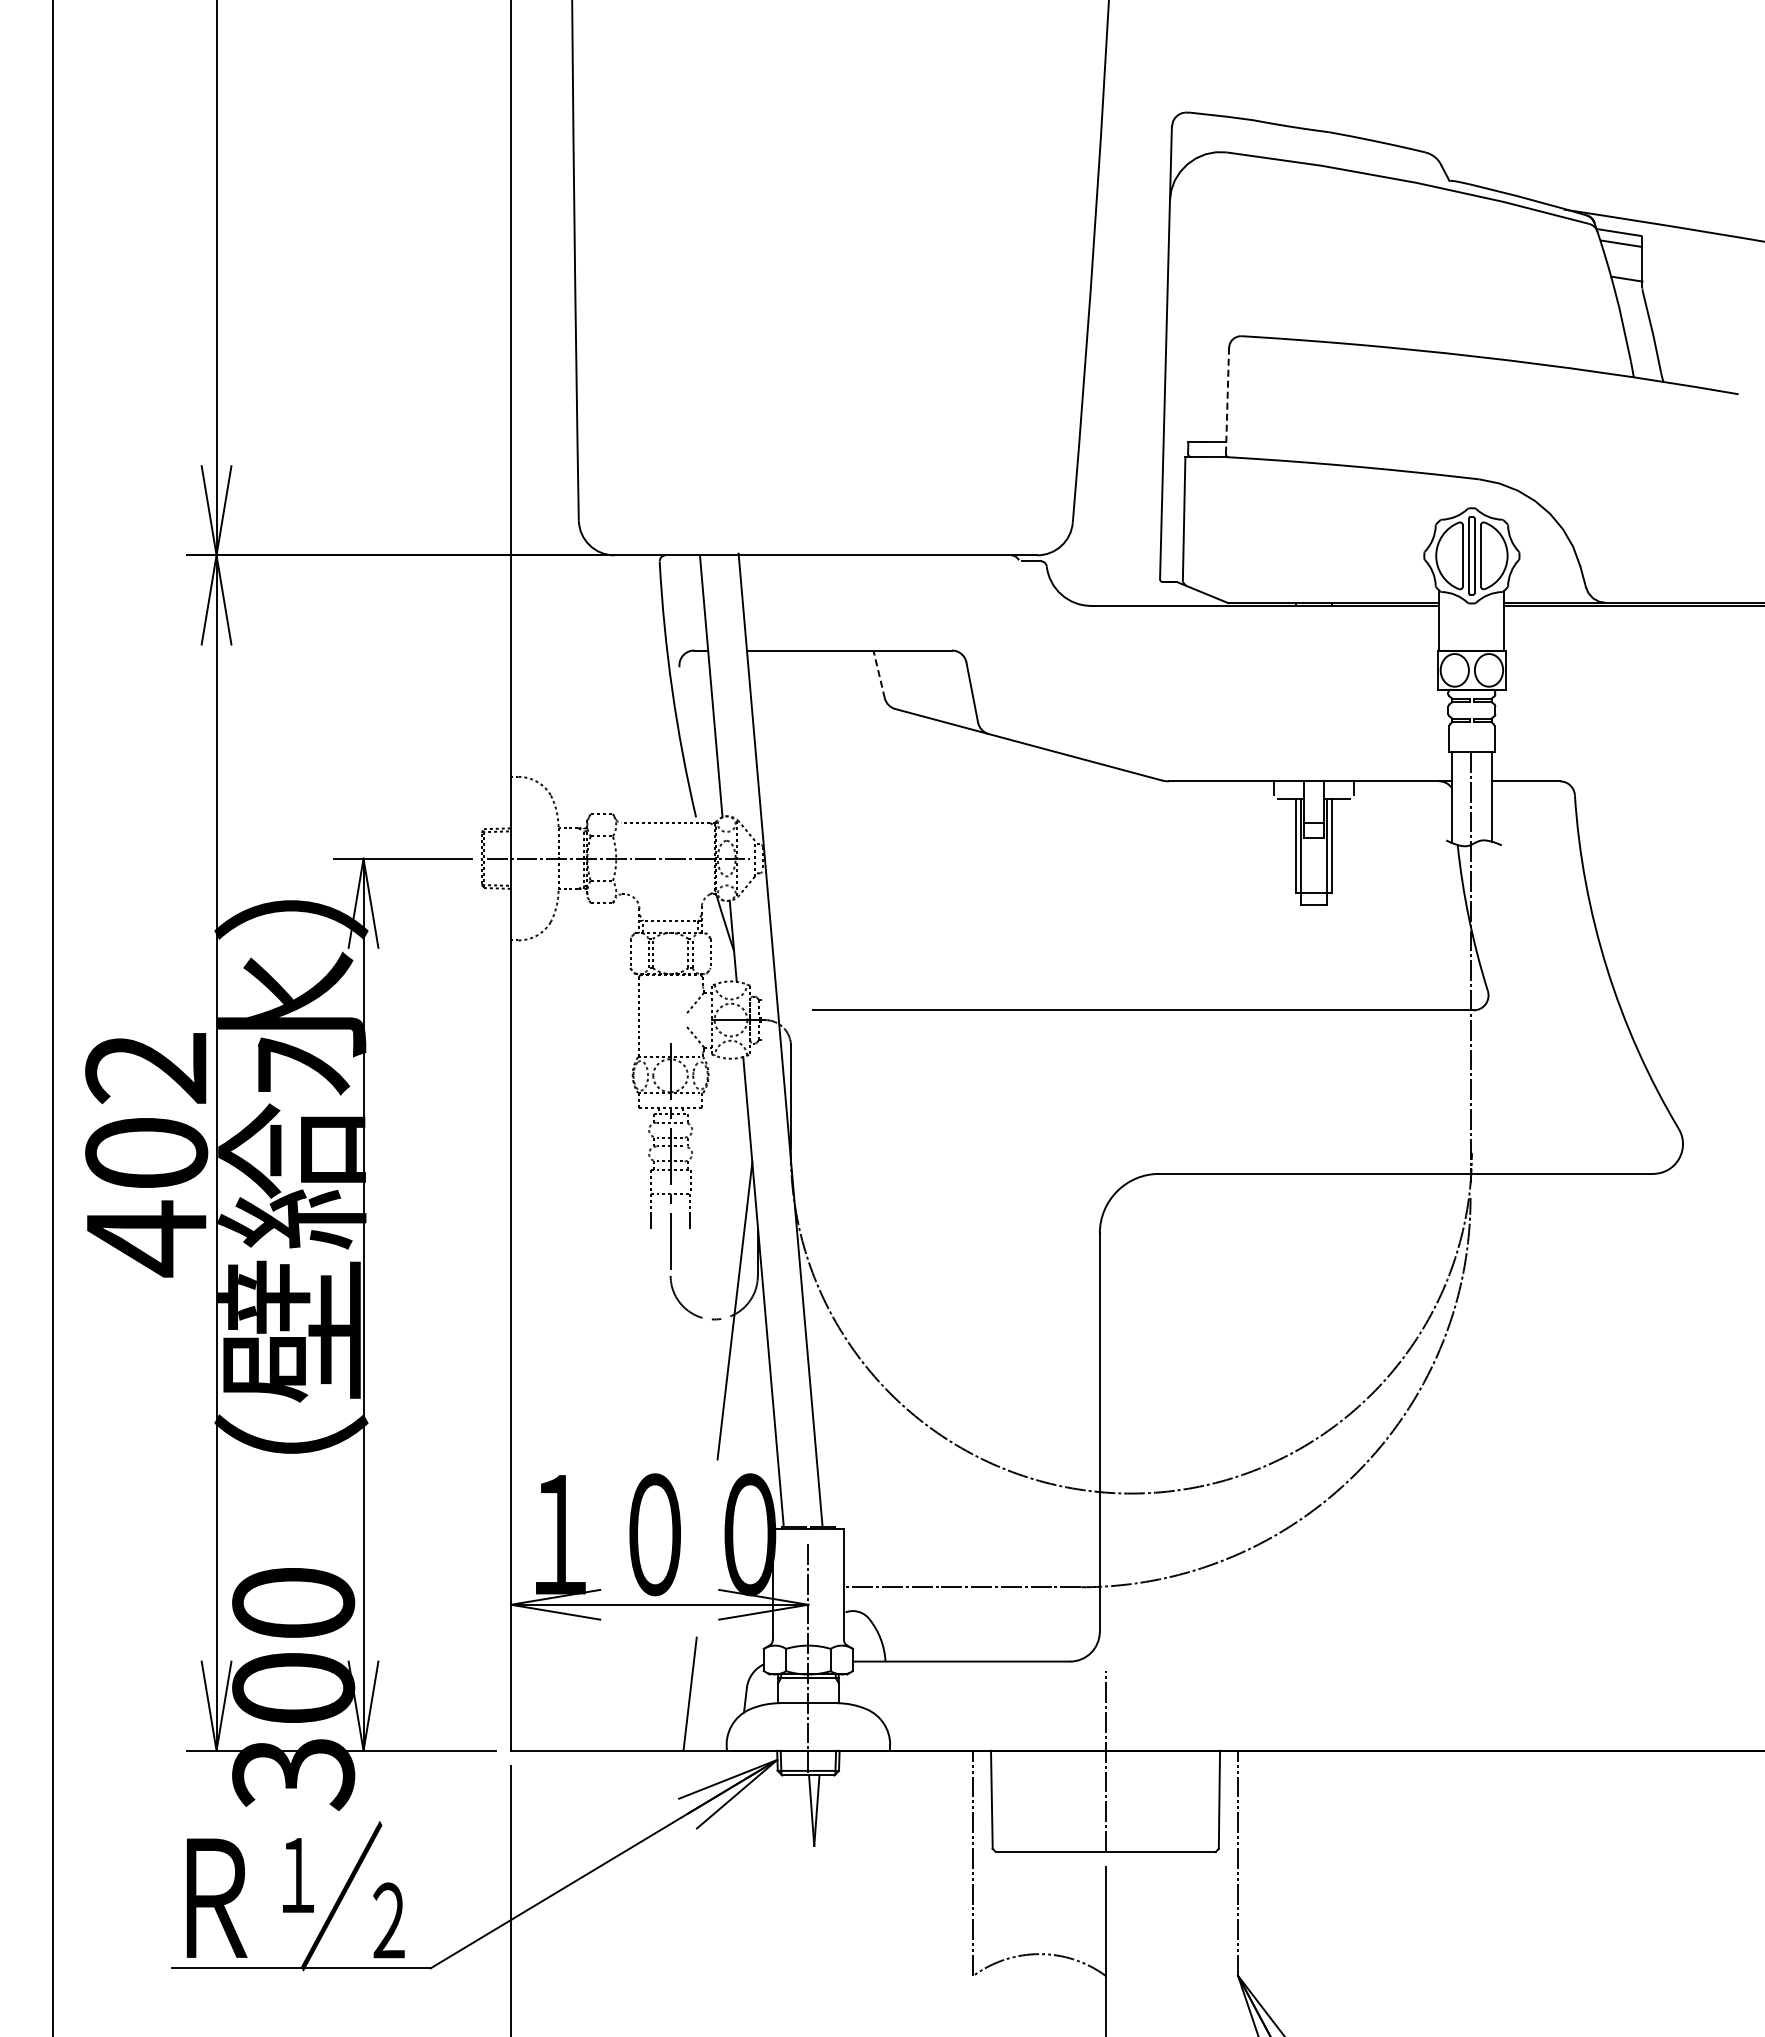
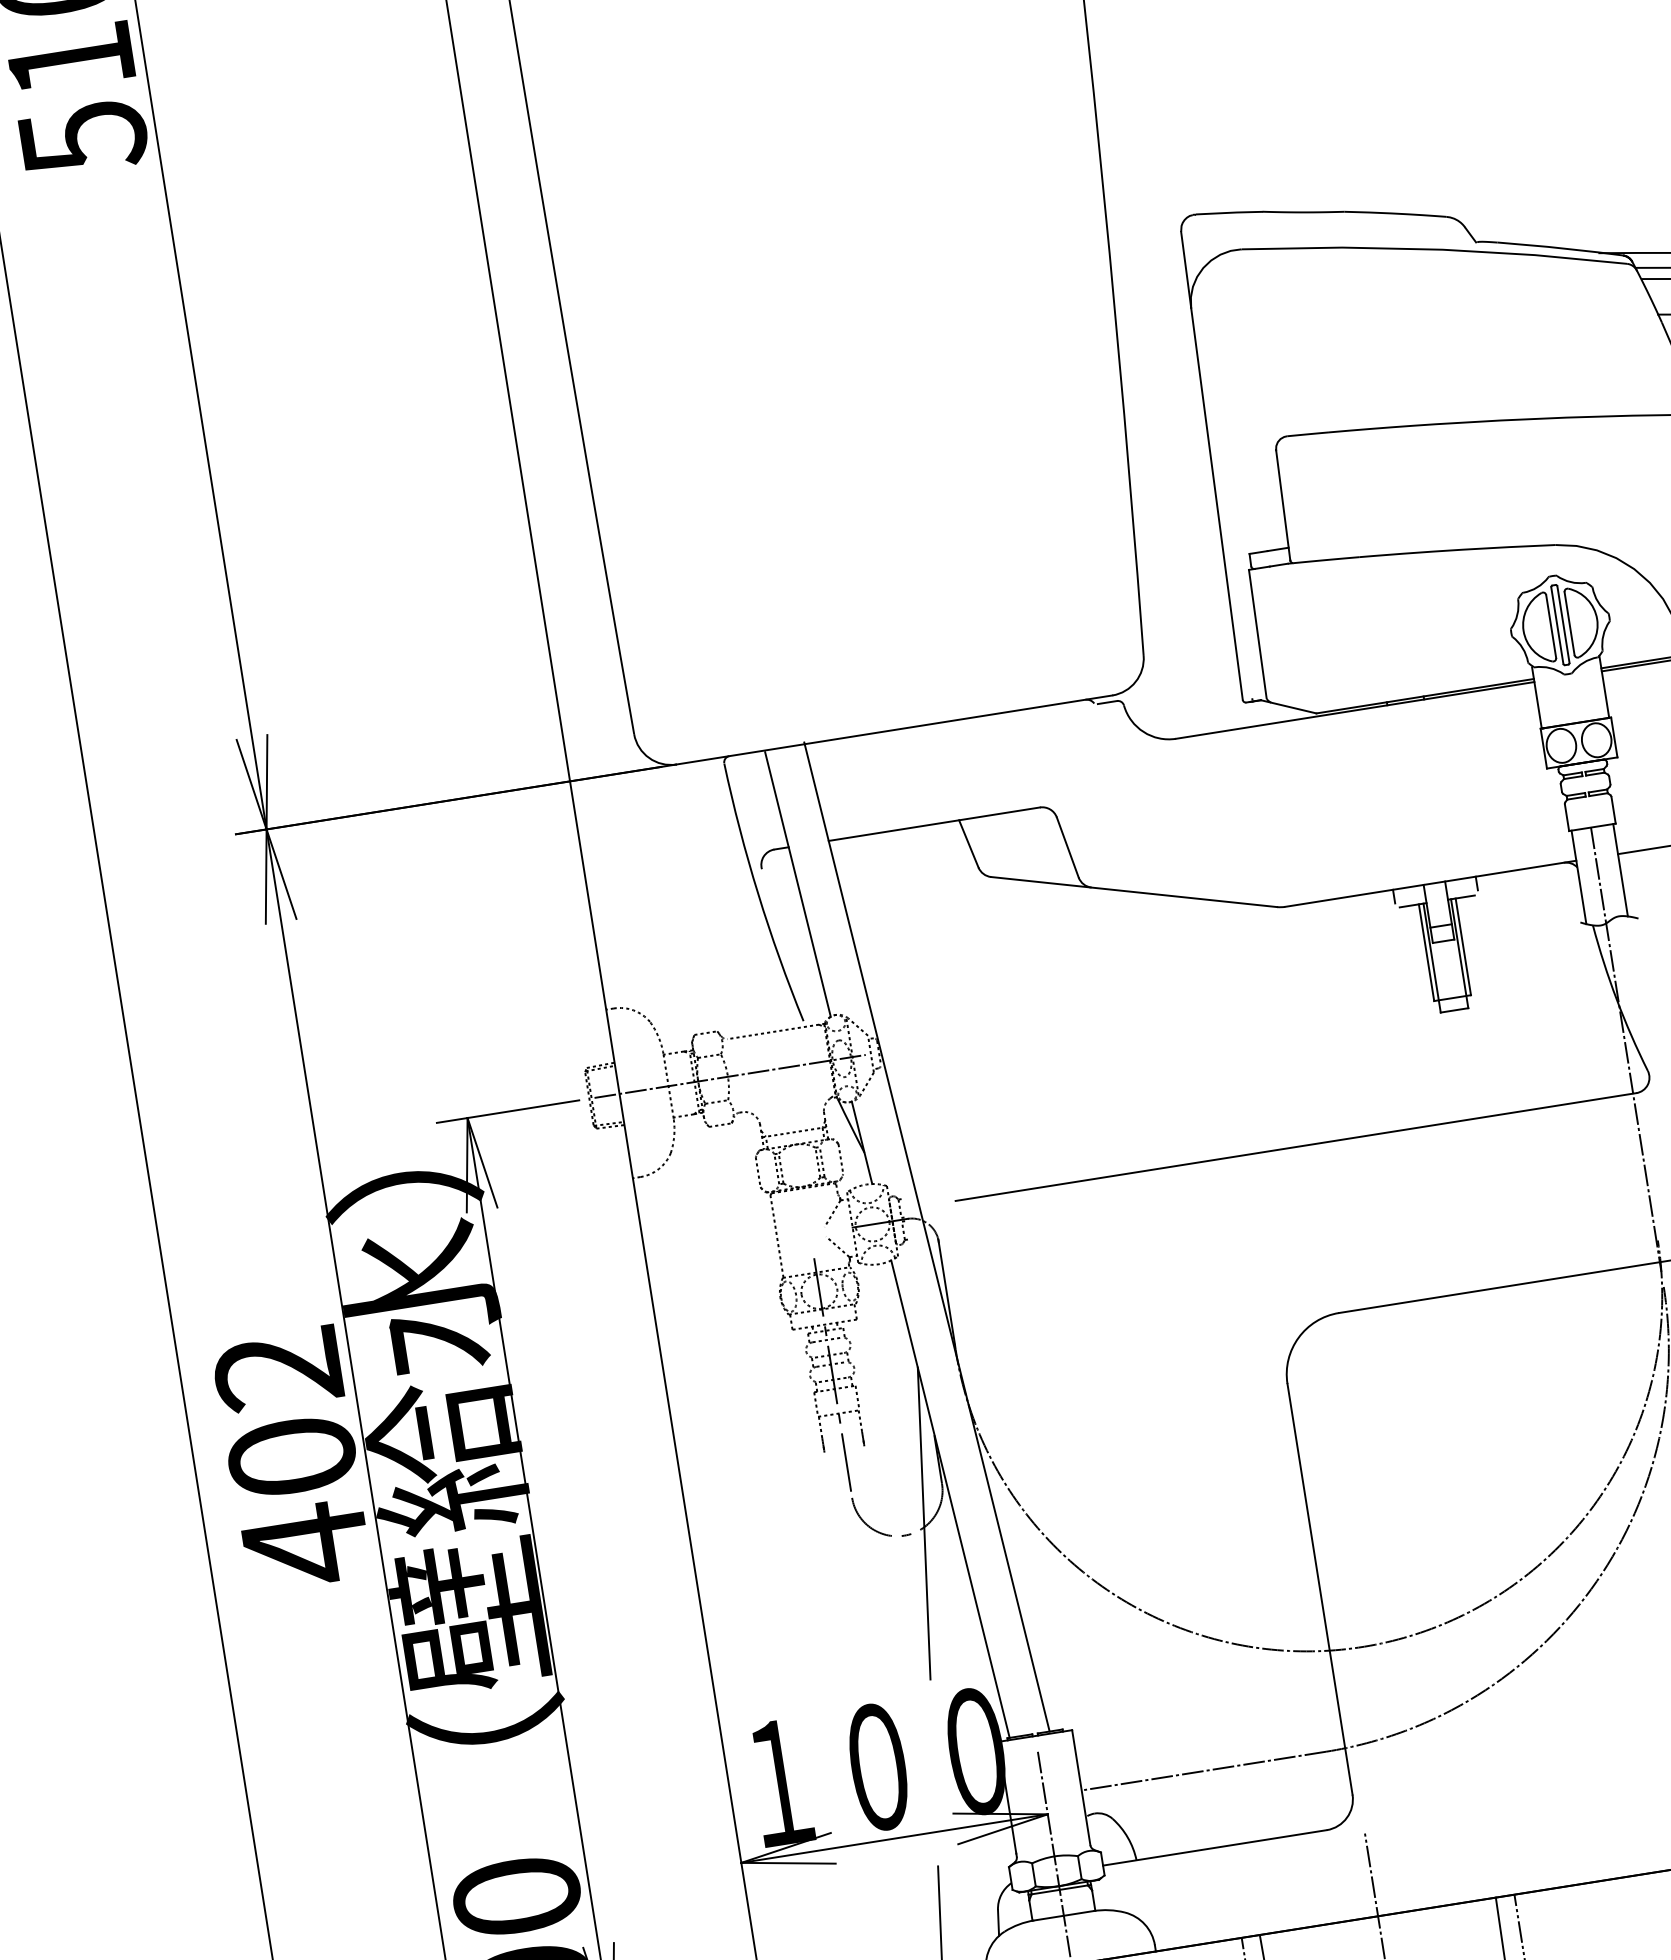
line: (1227, 401) -> (1283, 505), dashed -> solid
line: (879, 674) -> (969, 844), dashed -> solid

